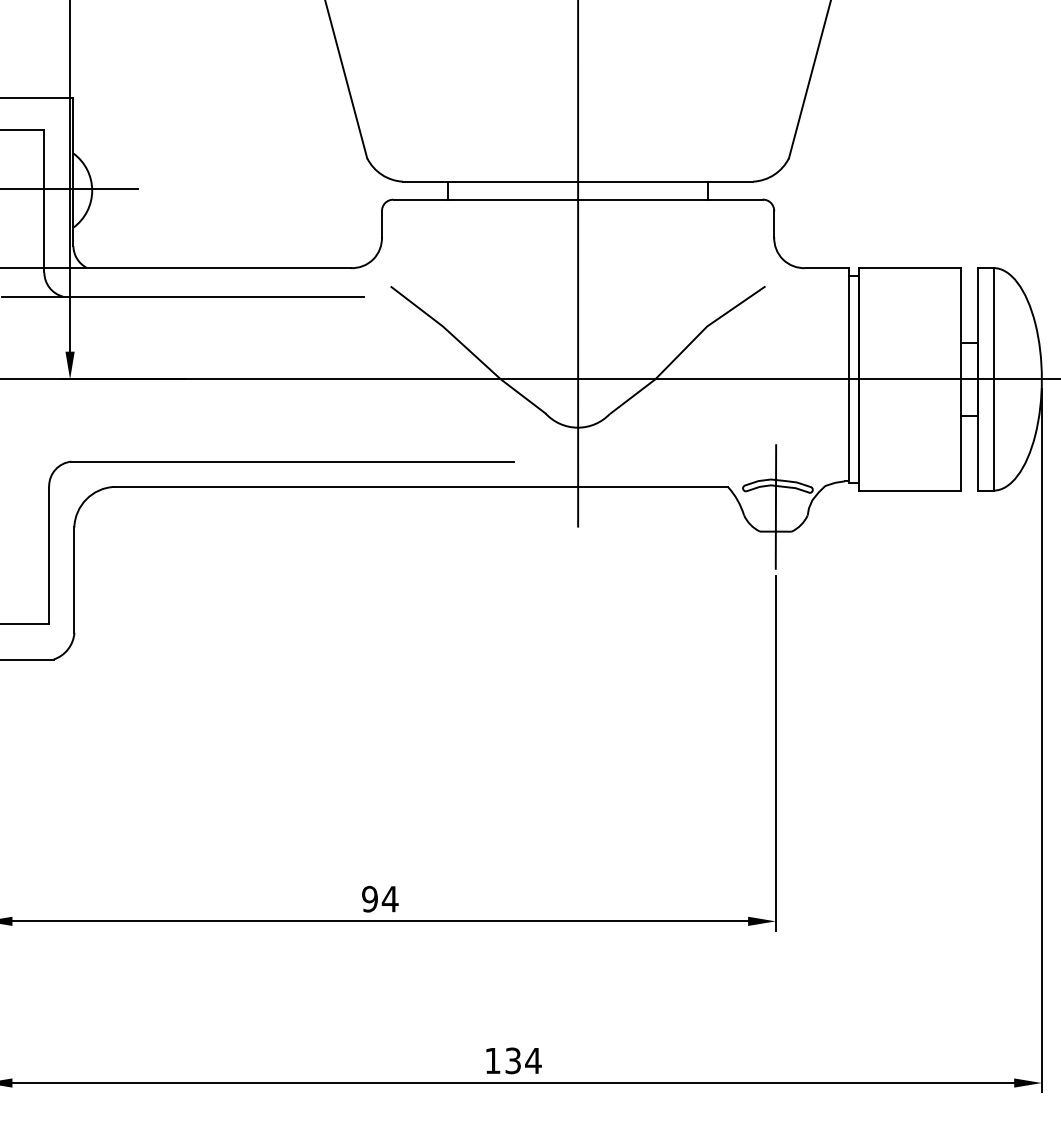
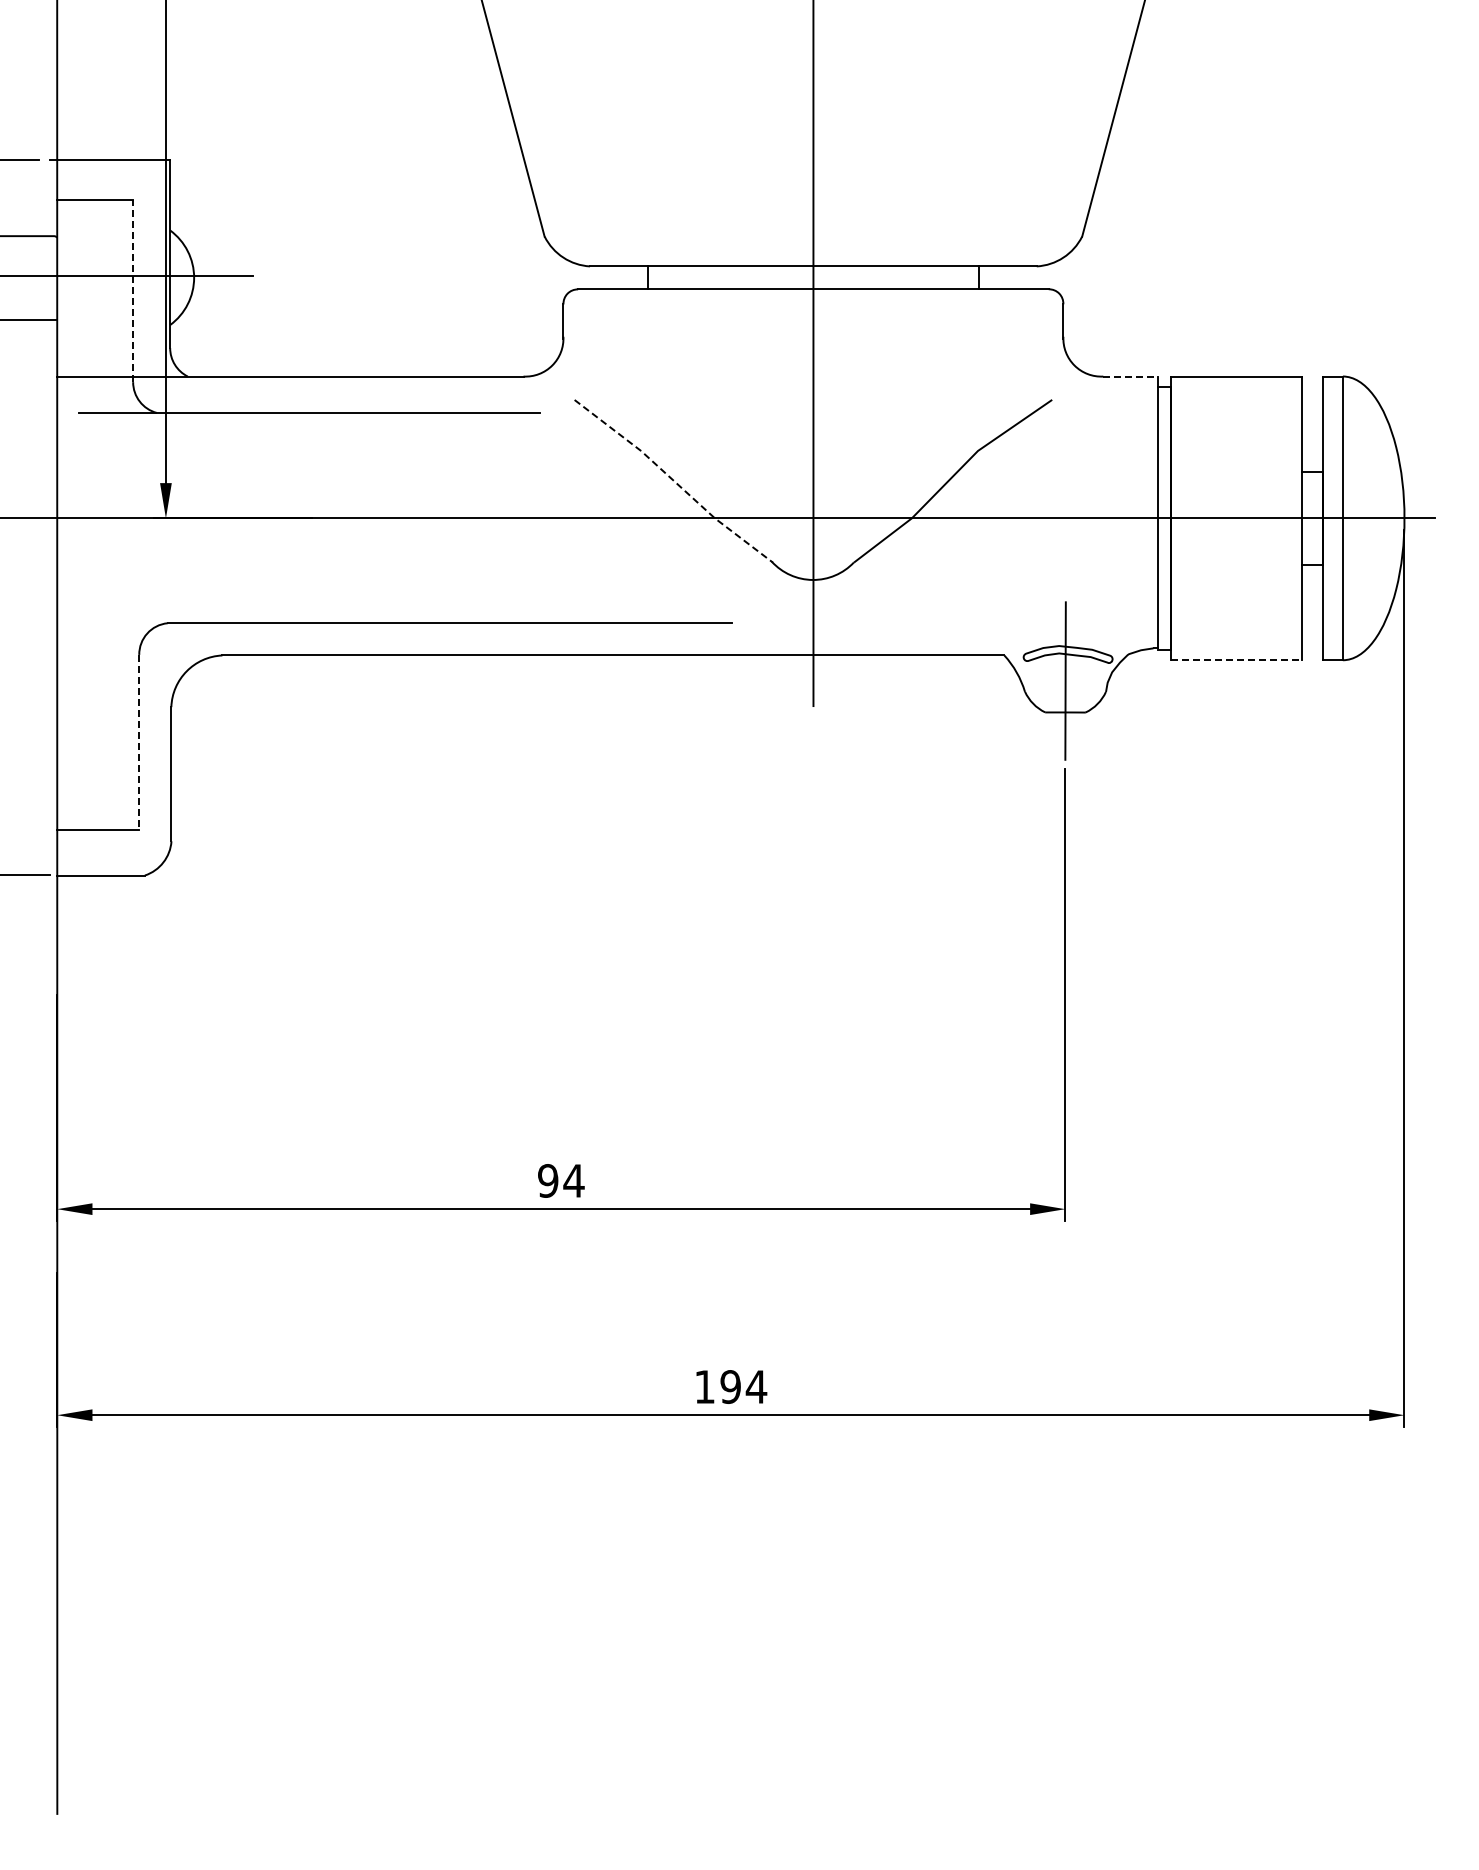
line: (44, 201) -> (133, 291), solid -> dashed
line: (827, 268) -> (1131, 376), solid -> dashed
line: (468, 349) -> (673, 480), solid -> dashed
line: (910, 490) -> (1237, 660), solid -> dashed
line: (49, 555) -> (139, 742), solid -> dashed
text: (513, 1060) -> (730, 1386), 134 -> 194

